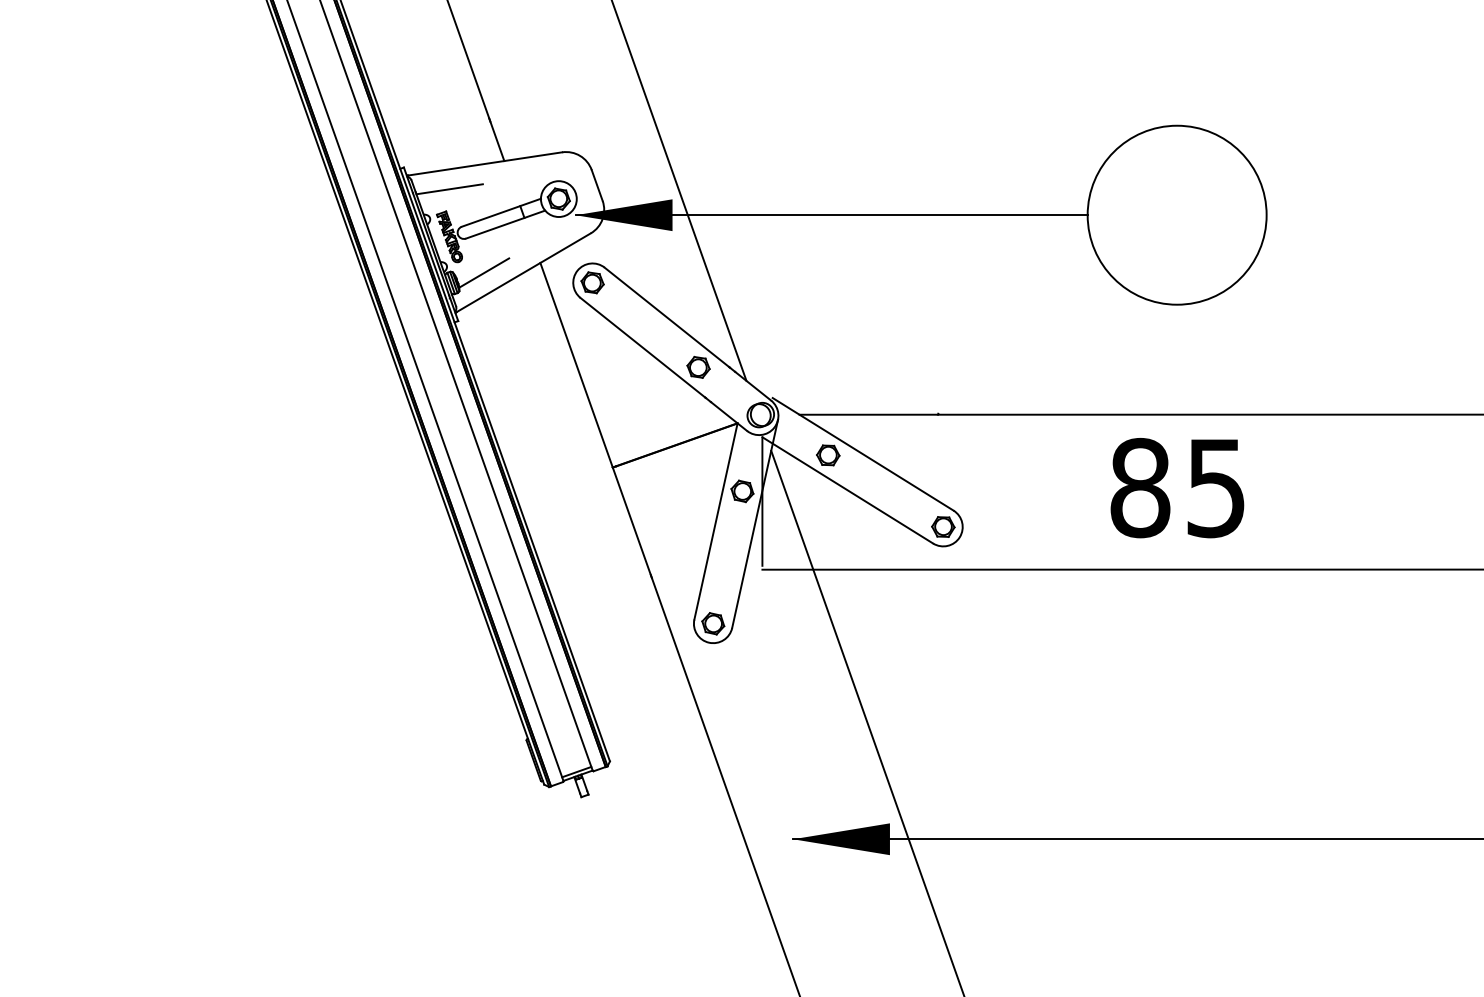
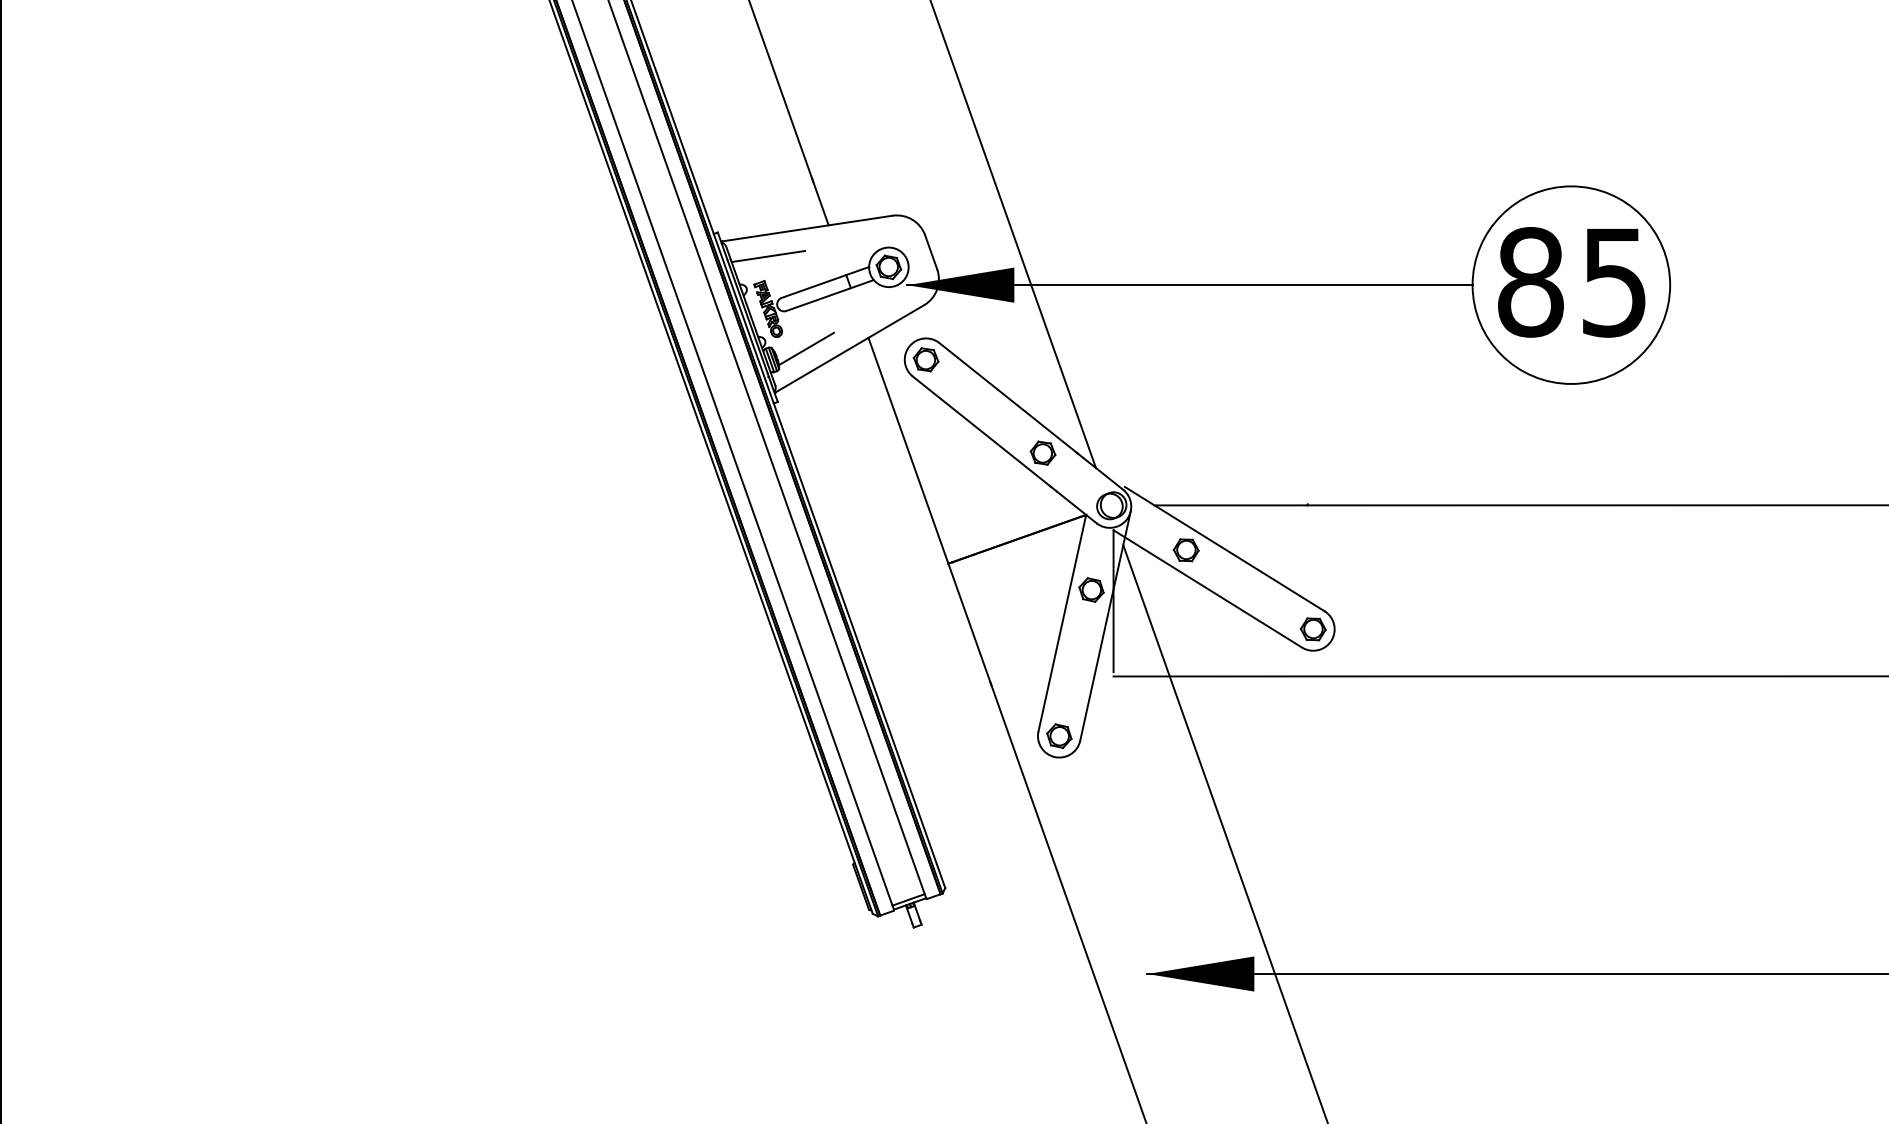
text: (1177, 488) -> (1571, 282), moved

